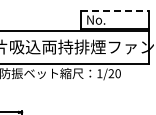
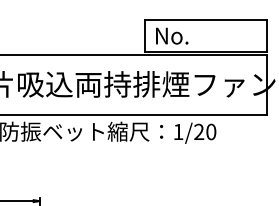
line: (115, 11) -> (206, 20), dashed -> solid

